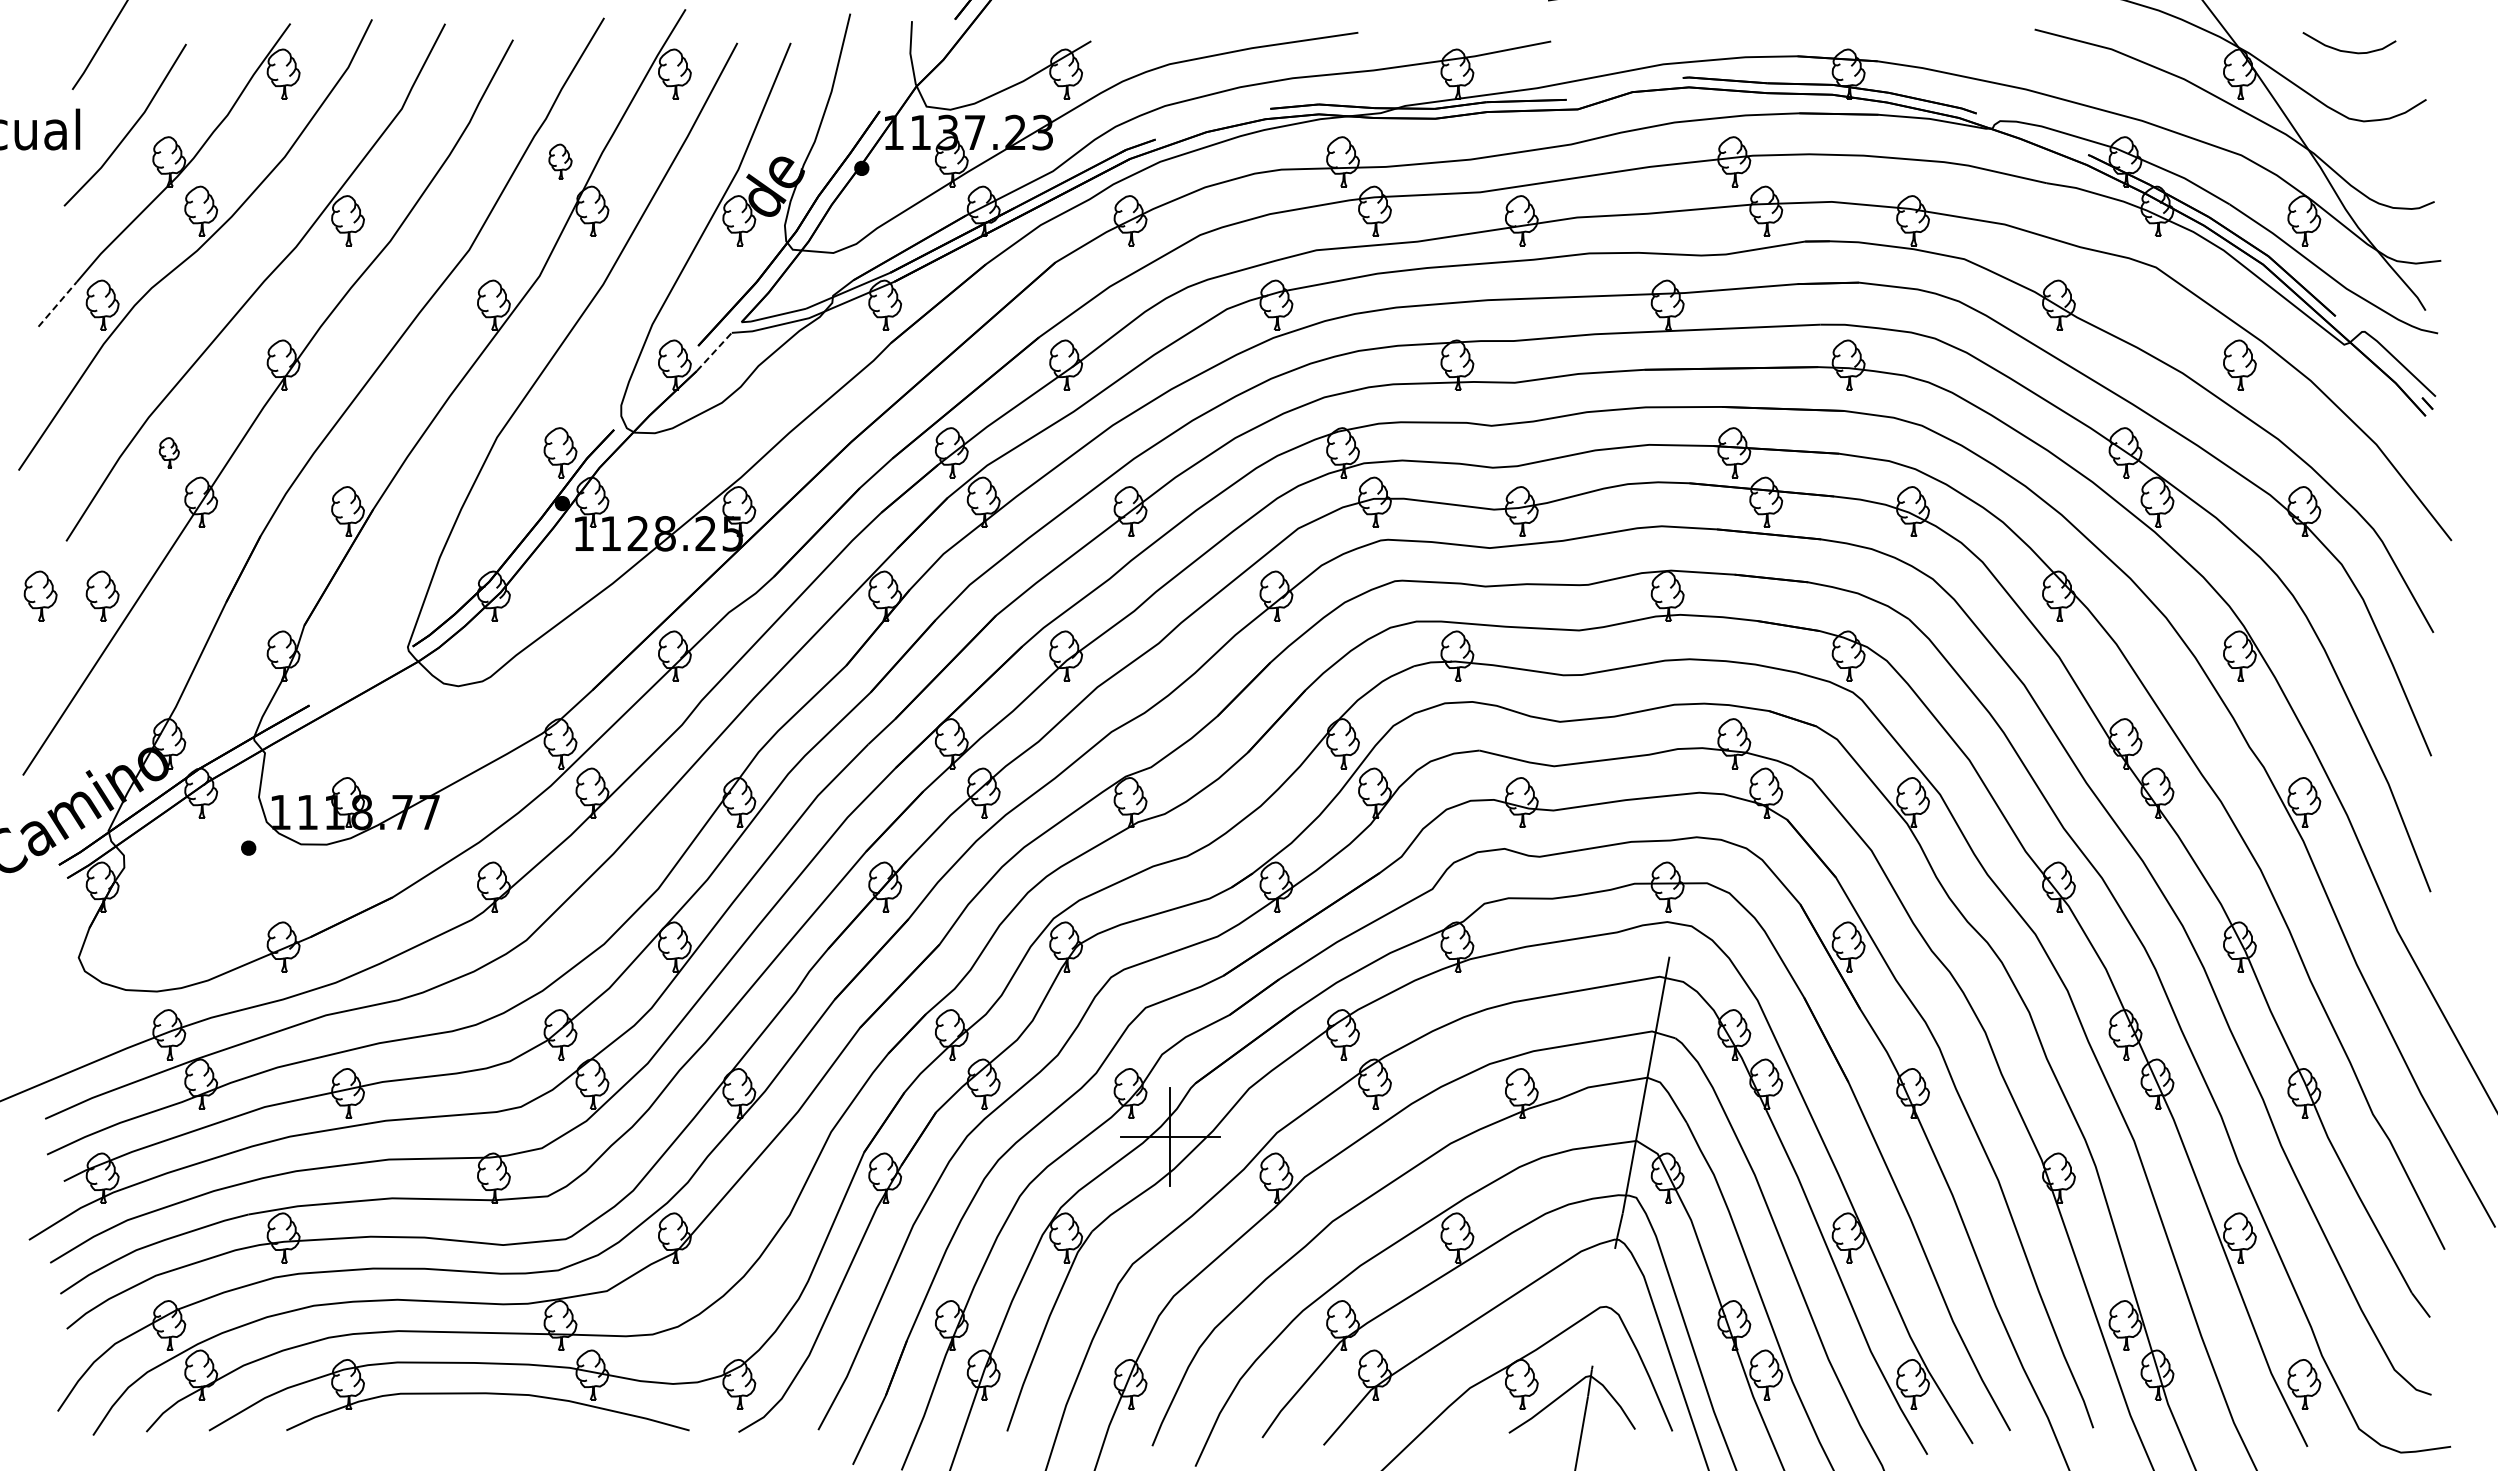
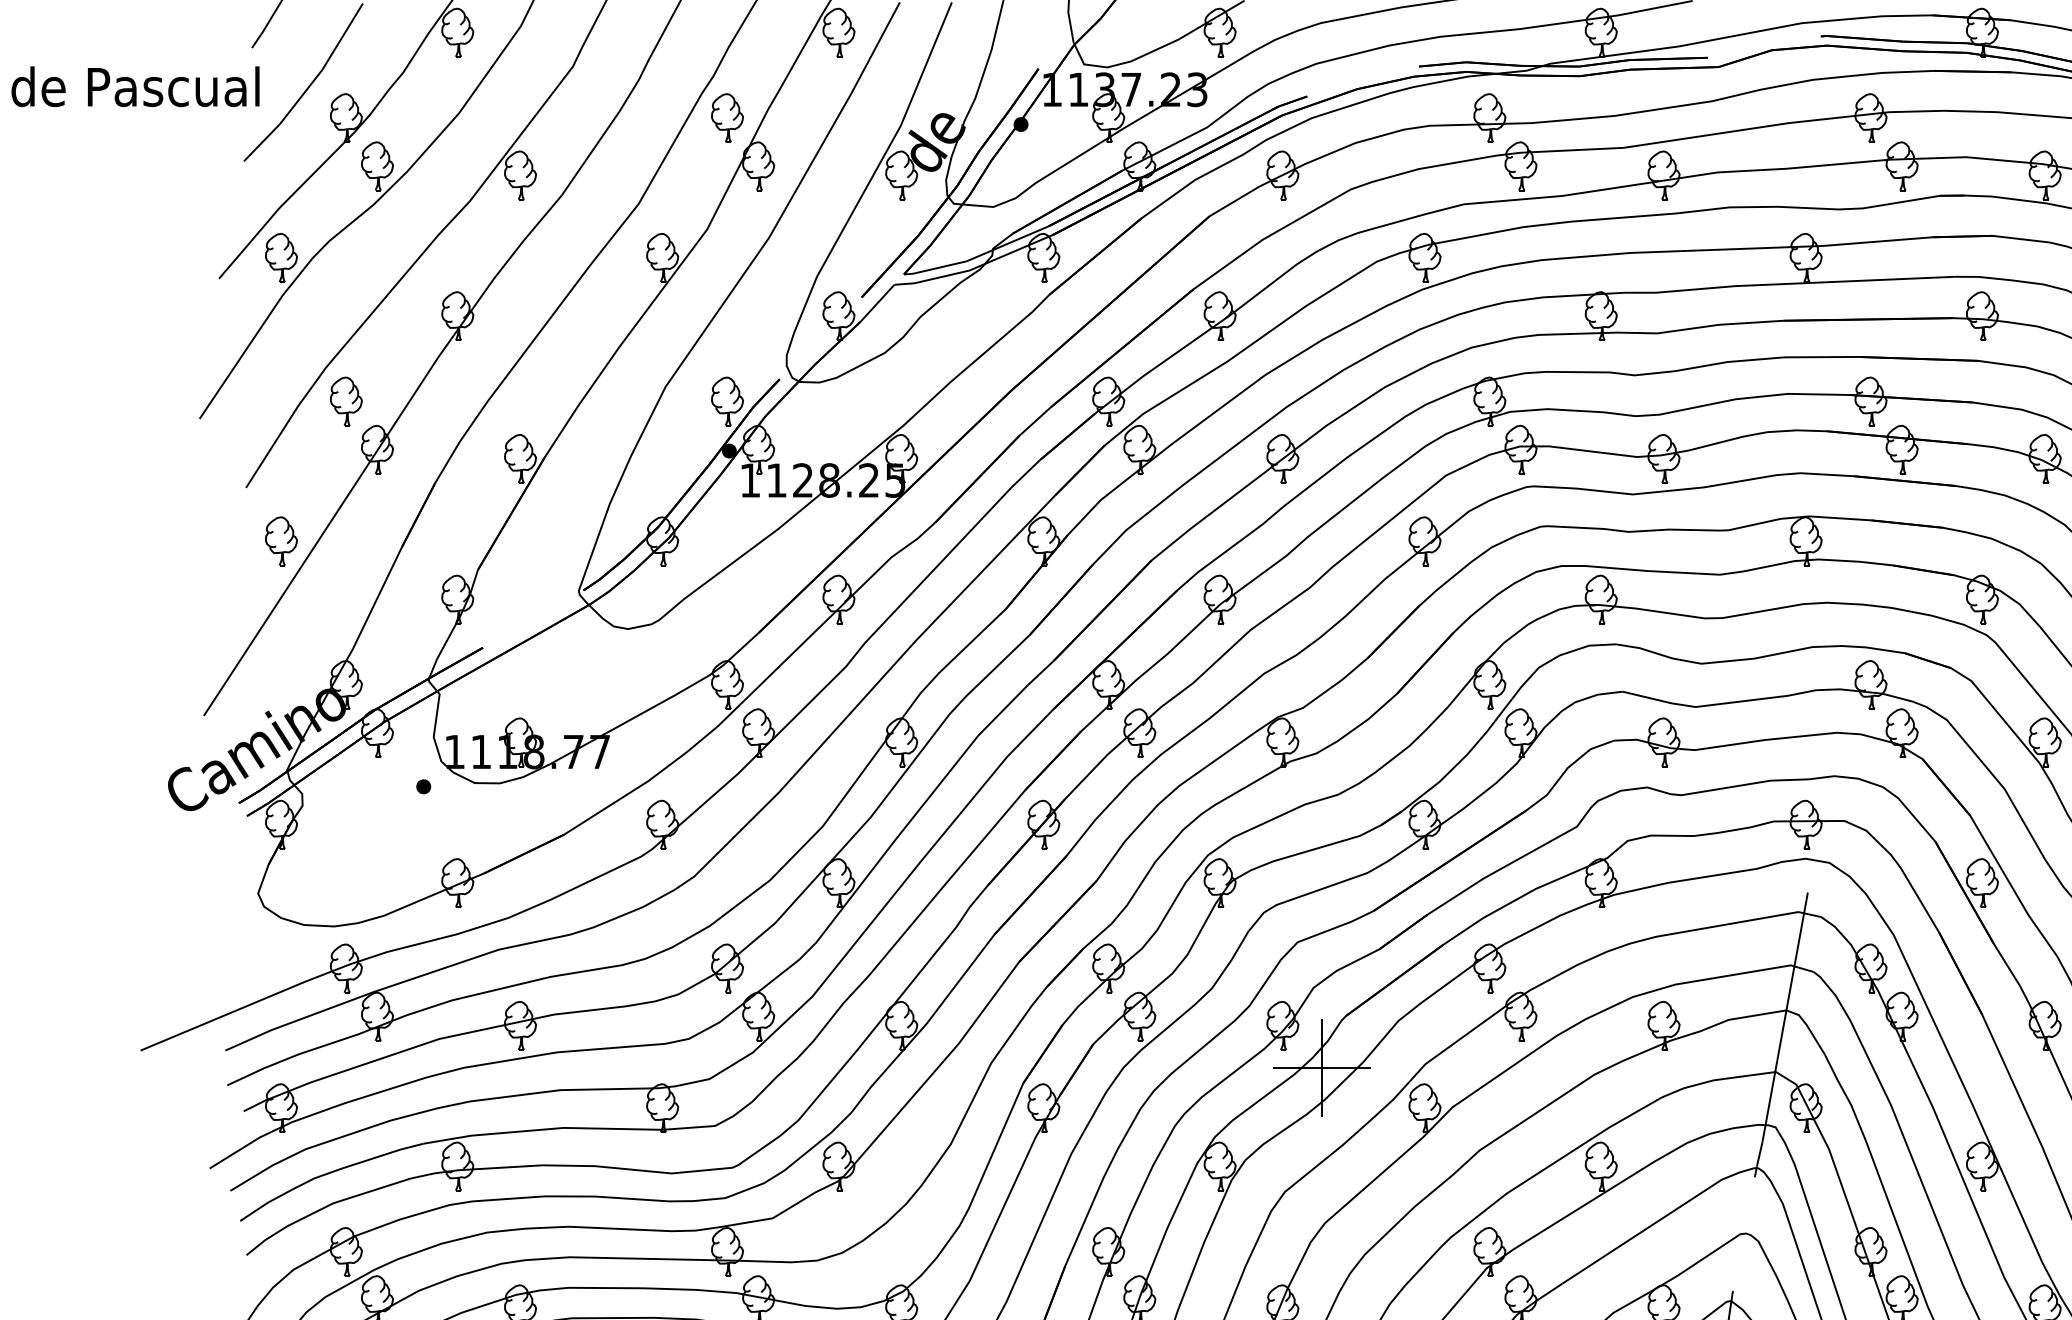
part: (560, 161) -> (727, 117), size x1.43
line: (57, 304) -> (237, 257), dashed -> solid
line: (714, 351) -> (877, 302), dashed -> solid
part: (169, 452) -> (346, 401), size x1.67
part: (40, 595) -> (220, 540), removed

